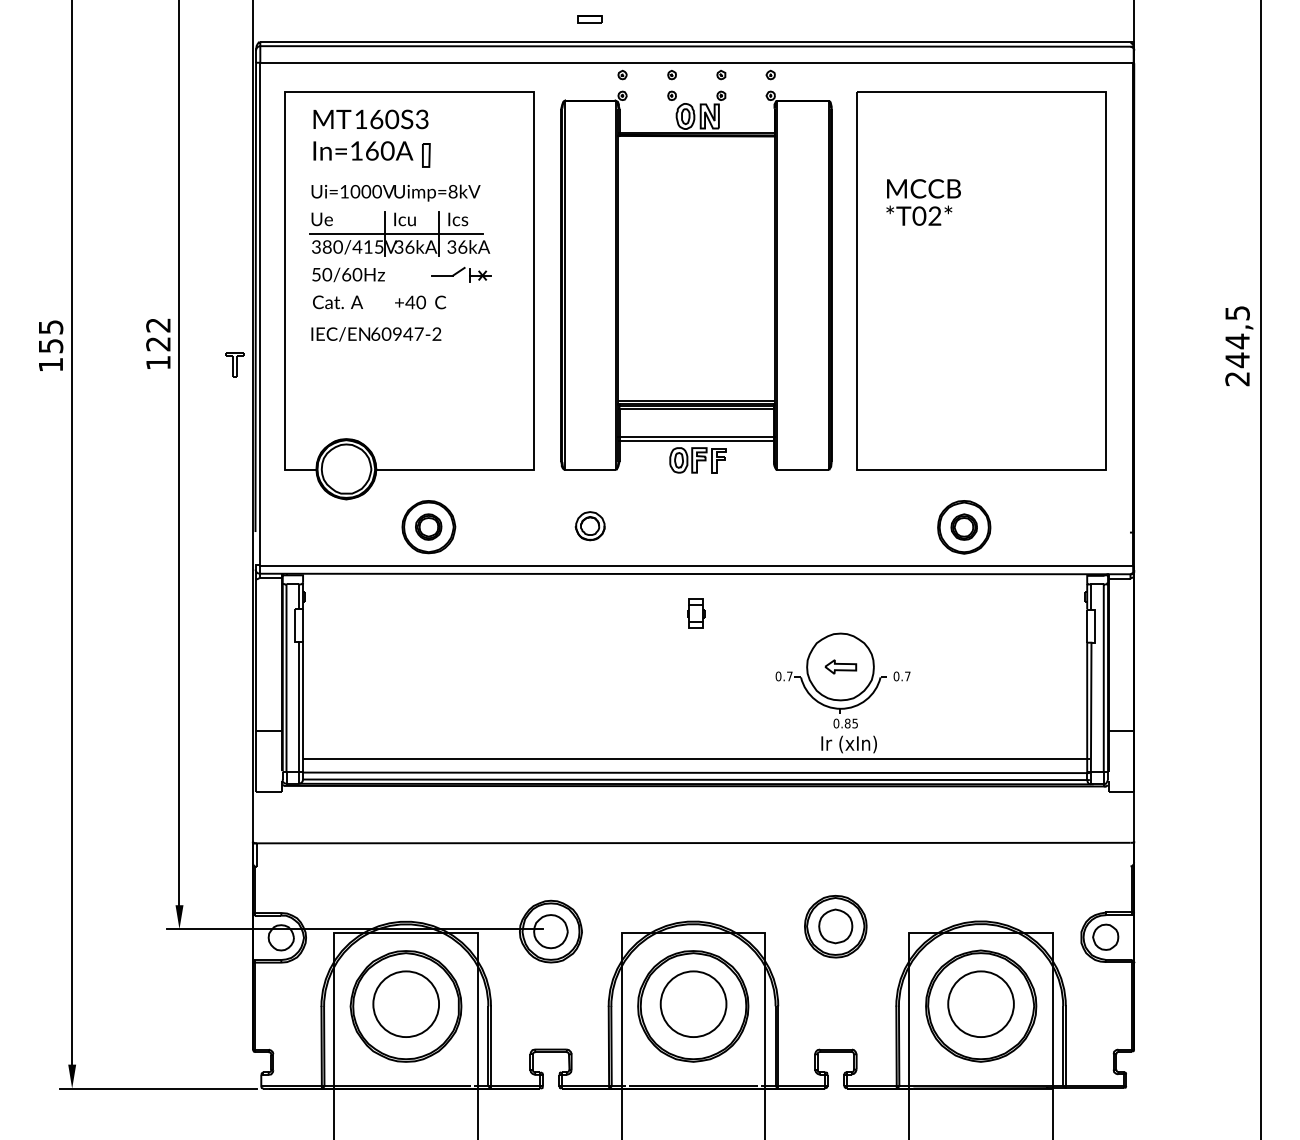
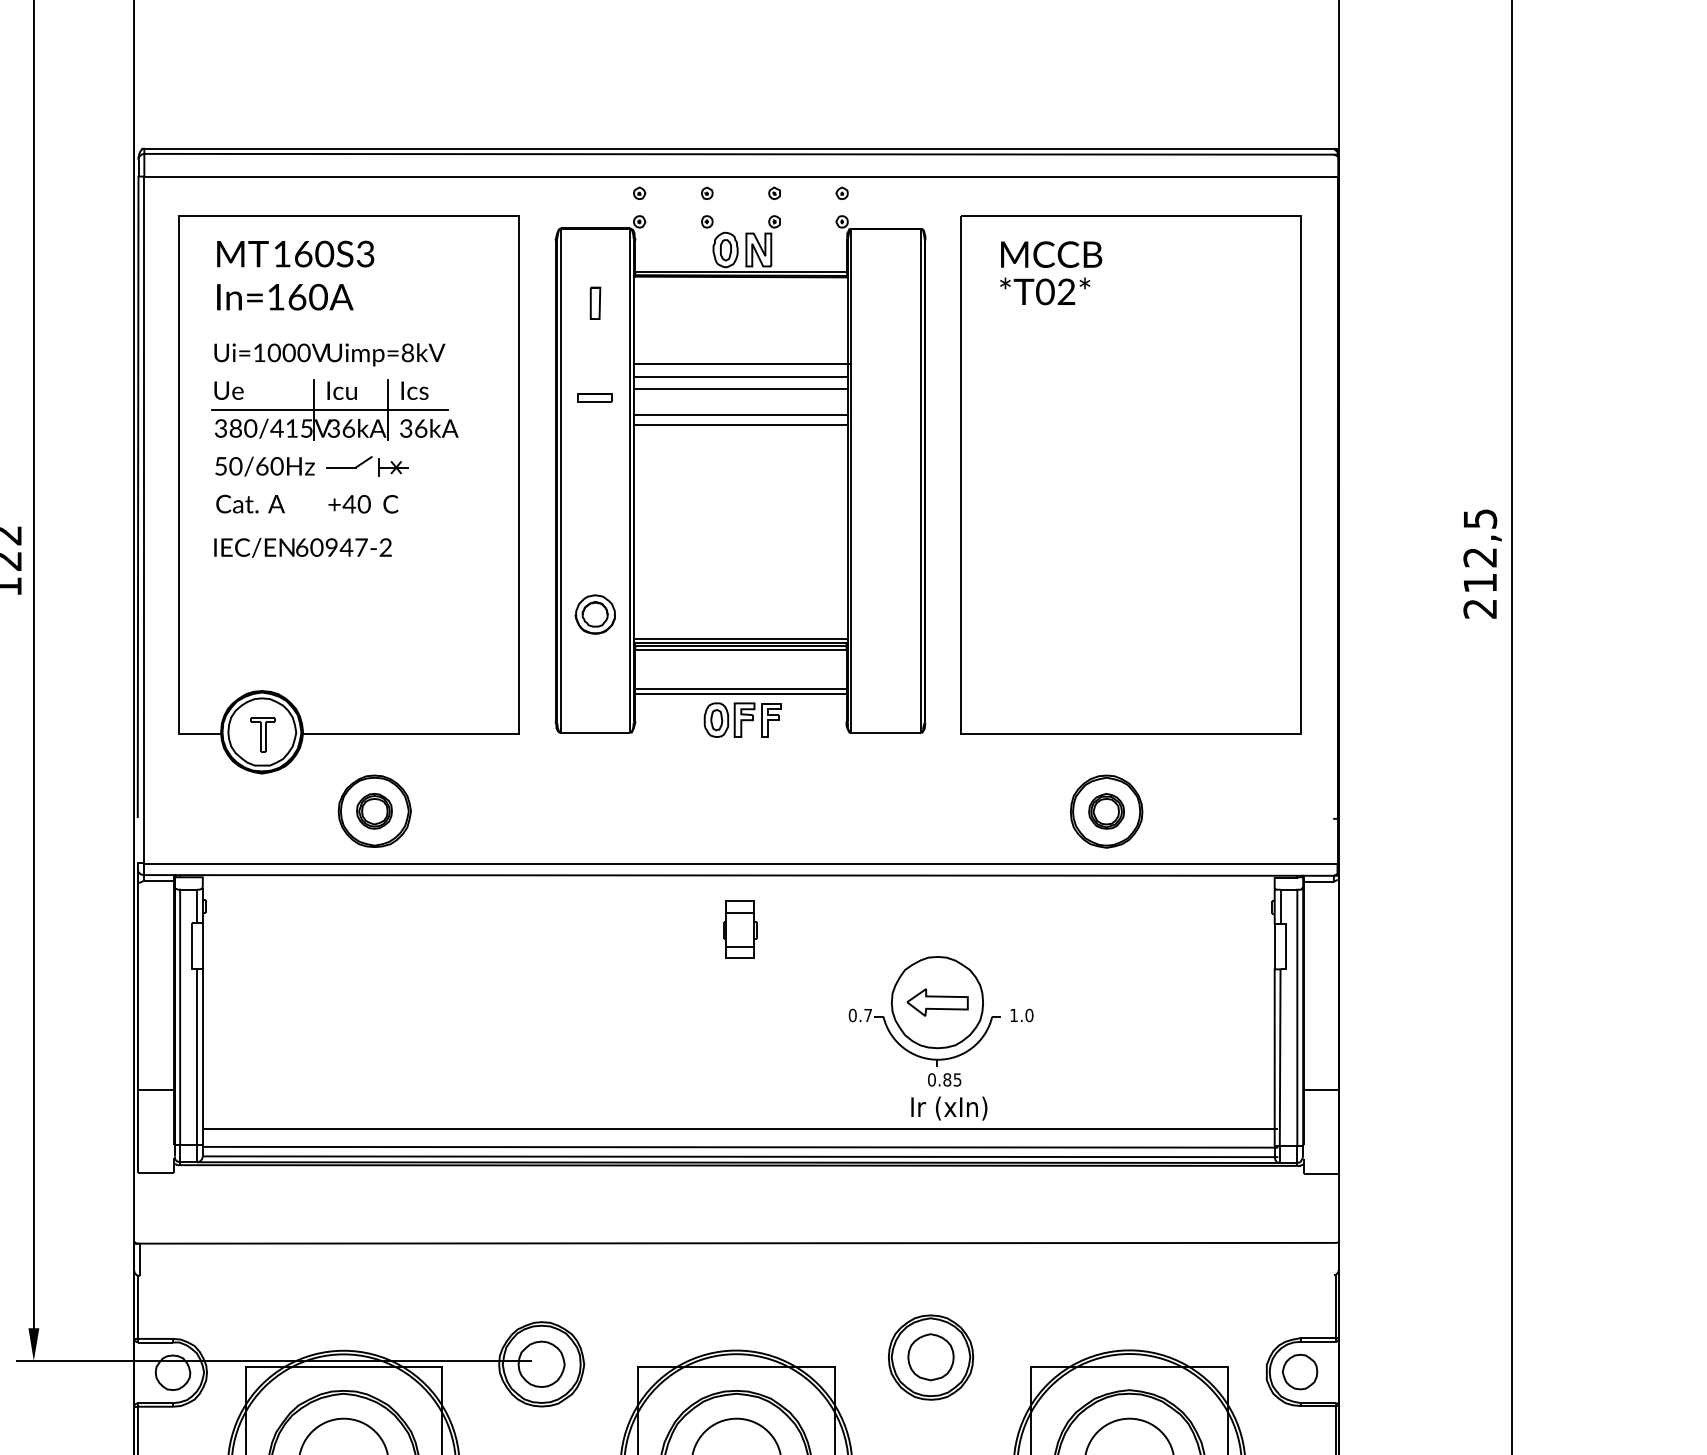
part: (589, 19) -> (594, 397), moved
part: (426, 155) -> (595, 303), moved
line: (697, 199) -> (741, 363), added
text: (923, 202) -> (1050, 273), moved
line: (696, 209) -> (740, 377), added
line: (696, 218) -> (740, 389), added
line: (696, 237) -> (740, 415), added
line: (696, 244) -> (740, 425), added
part: (461, 274) -> (367, 466), moved
text: (1237, 350) -> (1480, 569), 244,5 -> 212,5
part: (234, 364) -> (262, 733), moved
part: (589, 526) -> (594, 615), moved
part: (695, 613) -> (739, 929), size x1.43
part: (840, 666) -> (937, 1001), size x1.43
text: (901, 676) -> (1020, 1015), 0.7 -> 1.0

